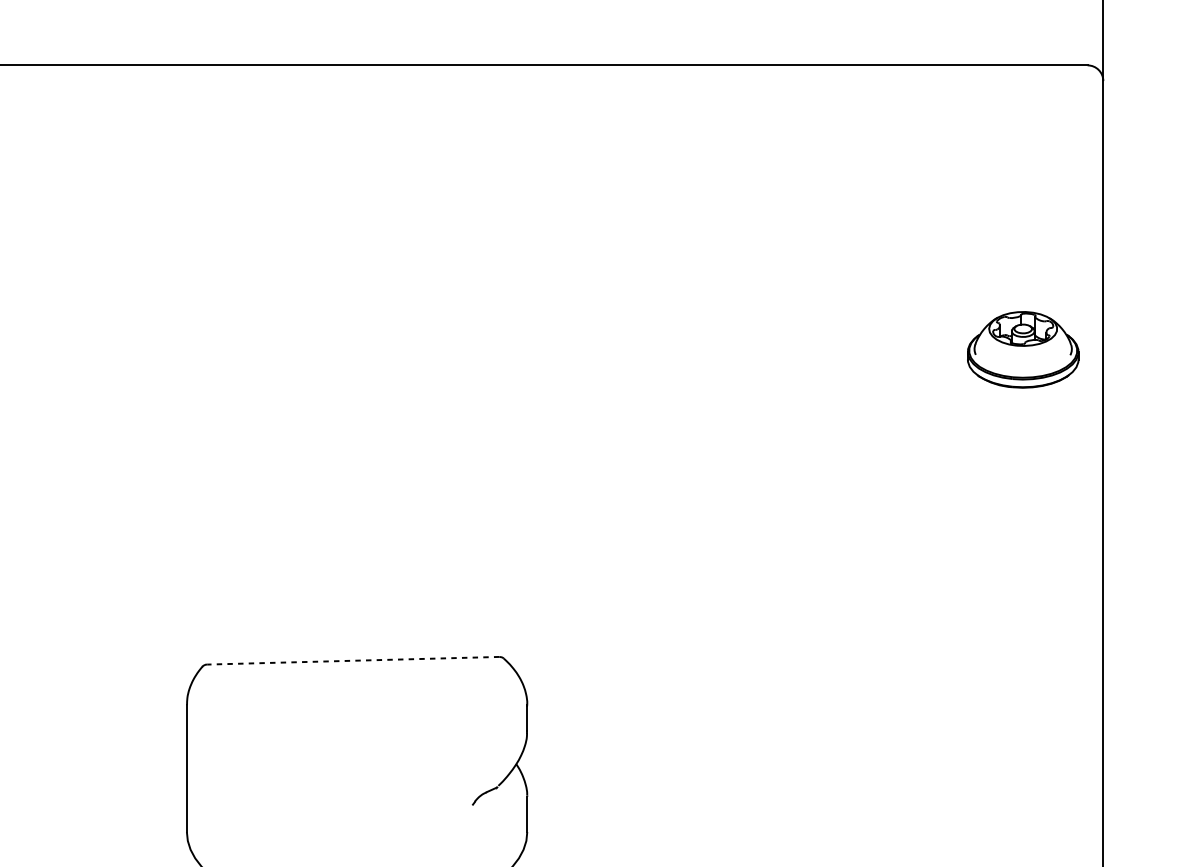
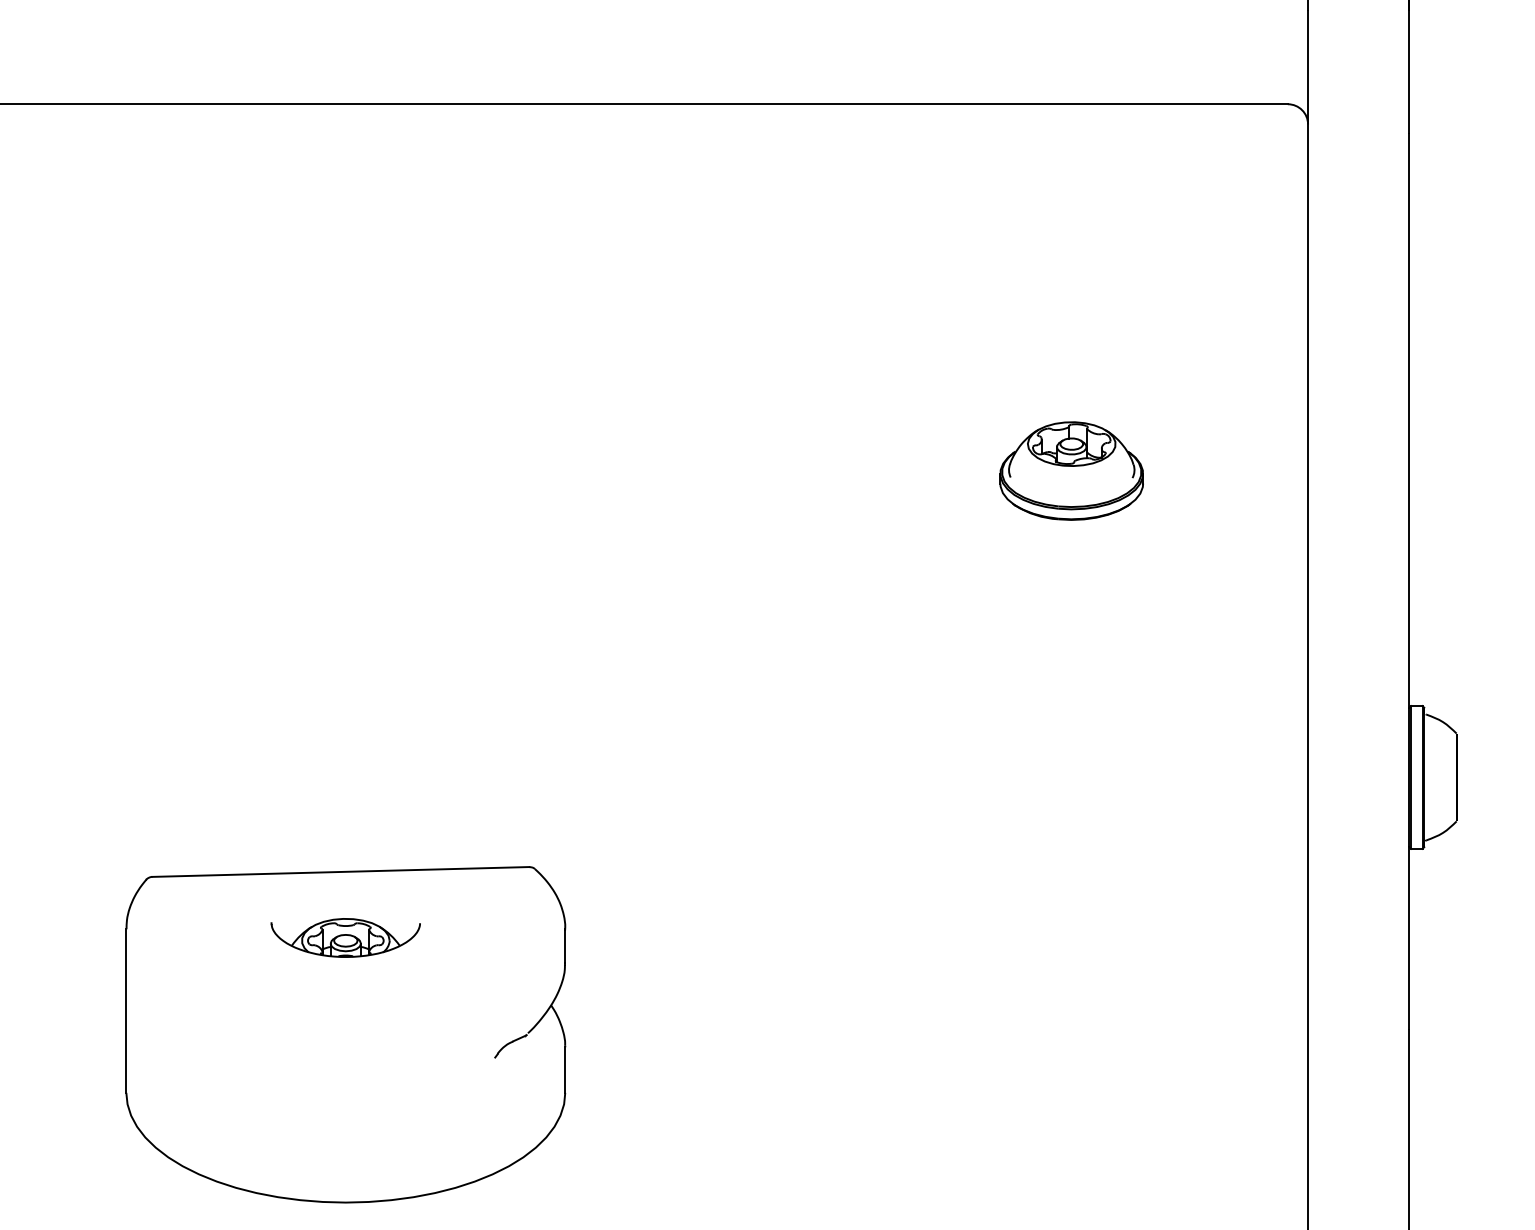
part: (1023, 349) -> (1071, 470), moved
line: (352, 660) -> (340, 871), dashed -> solid
part: (356, 711) -> (345, 937), added

